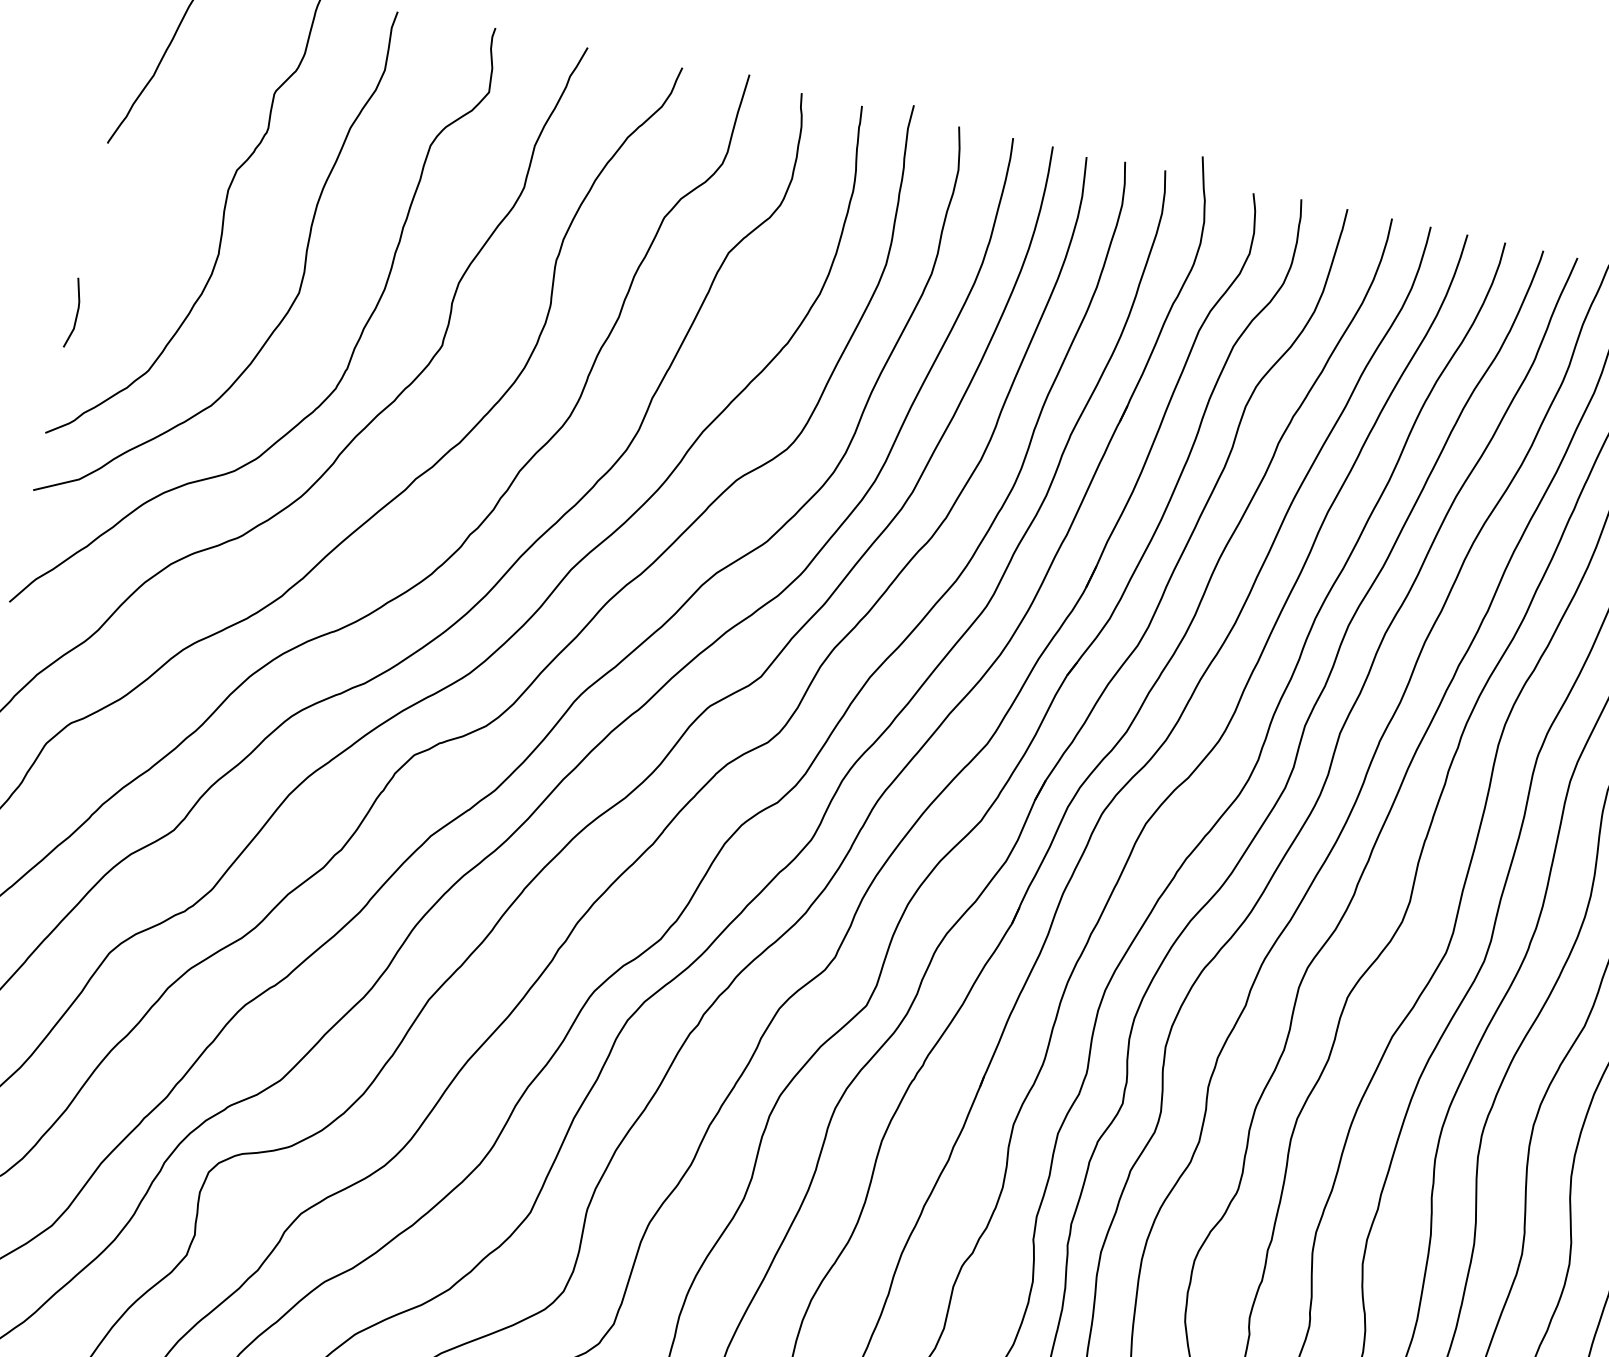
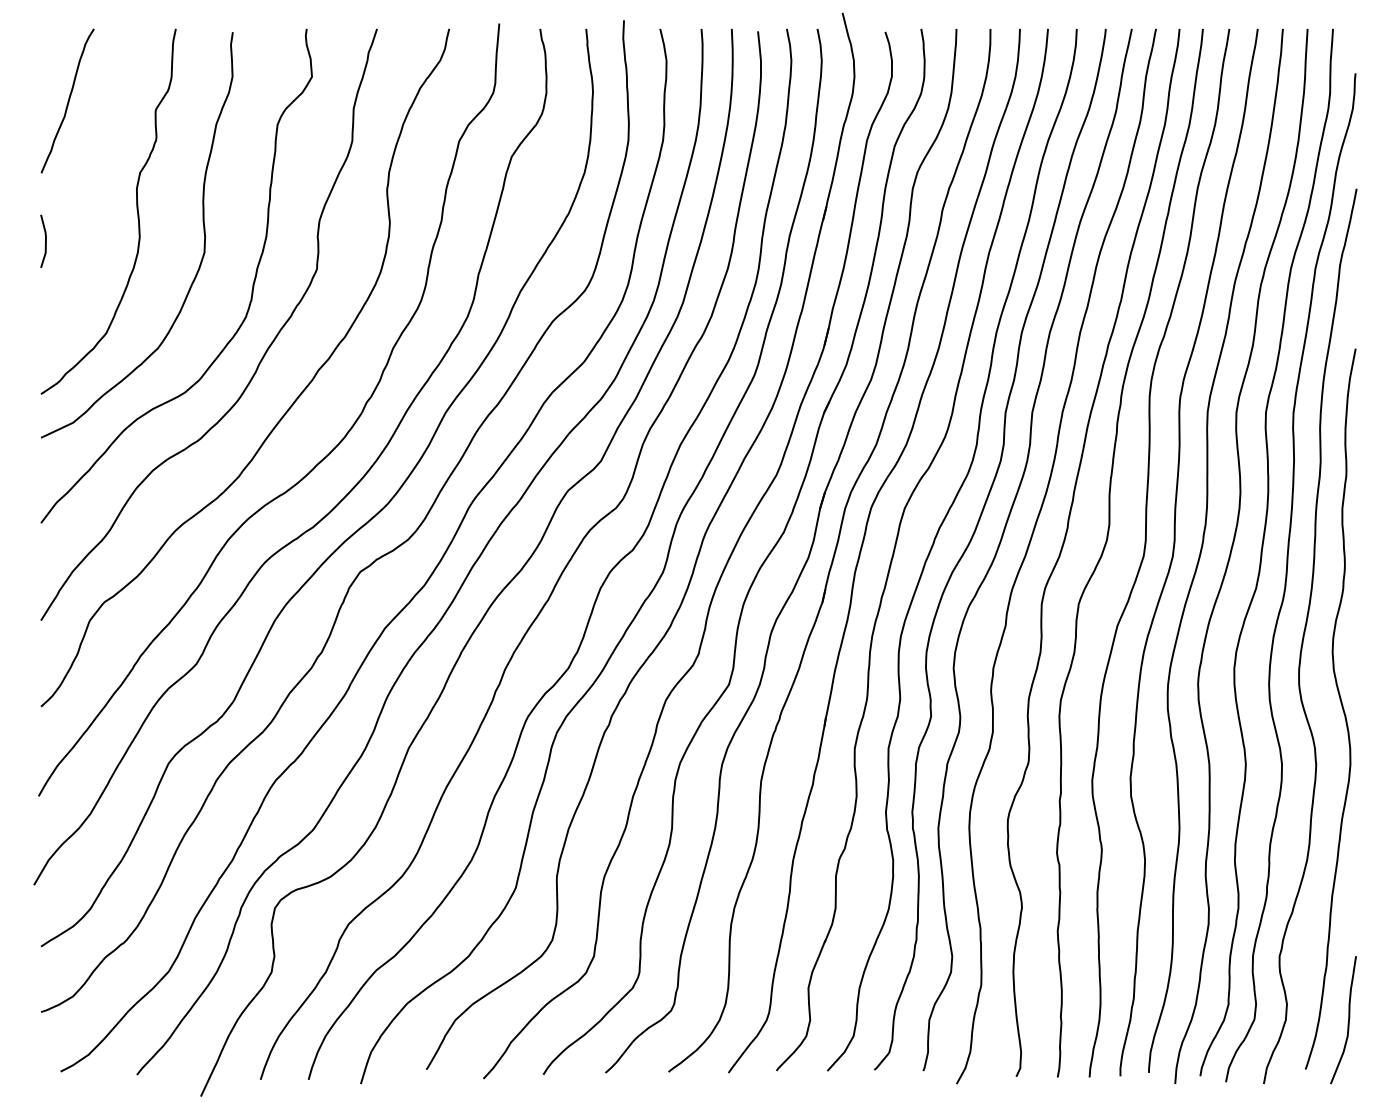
line: (77, 312) -> (45, 240), moved

